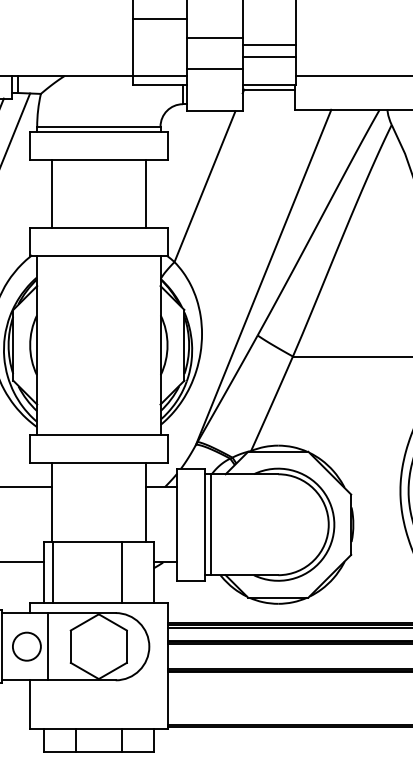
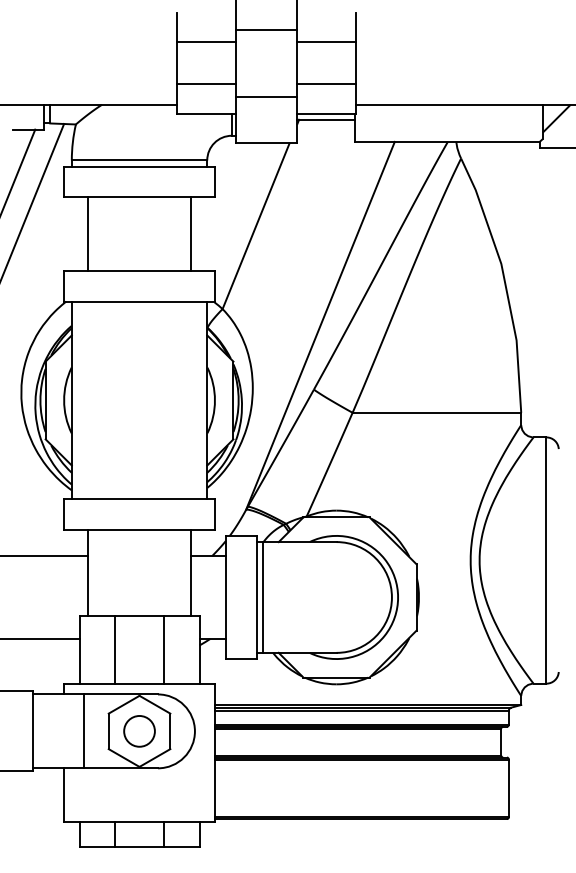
line: (214, 38) -> (266, 30), moved
line: (269, 44) -> (326, 42), moved
line: (159, 75) -> (206, 84), moved
line: (53, 572) -> (114, 649), moved
circle: (26, 646) -> (139, 731), moved

